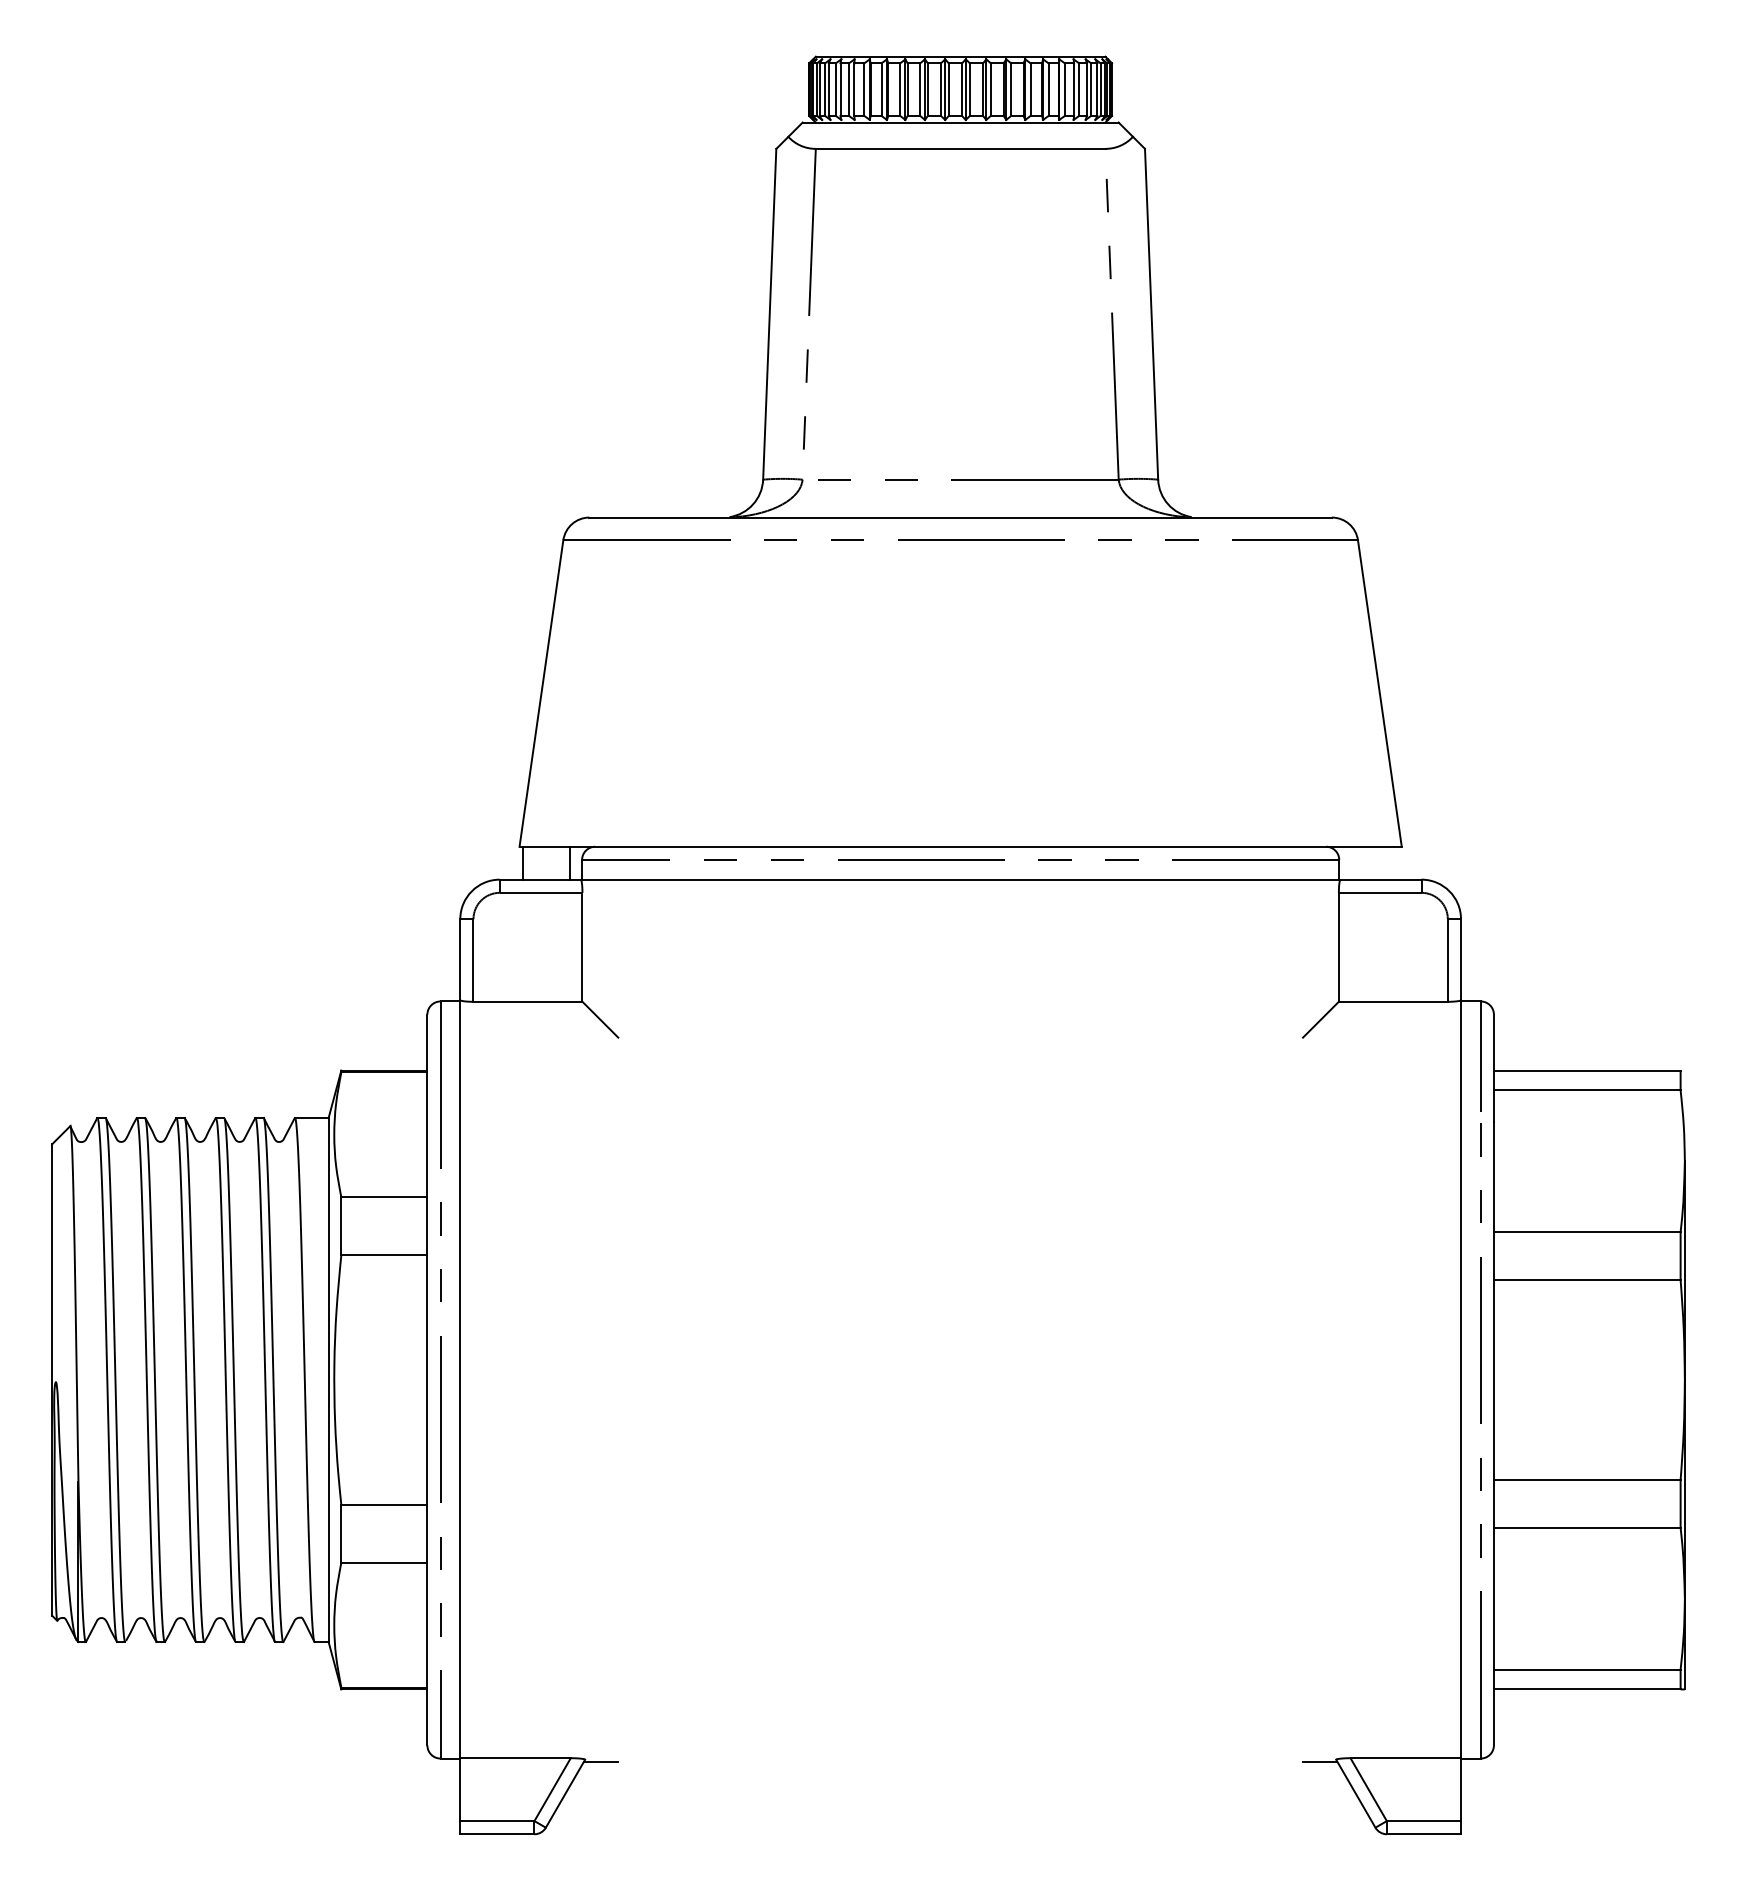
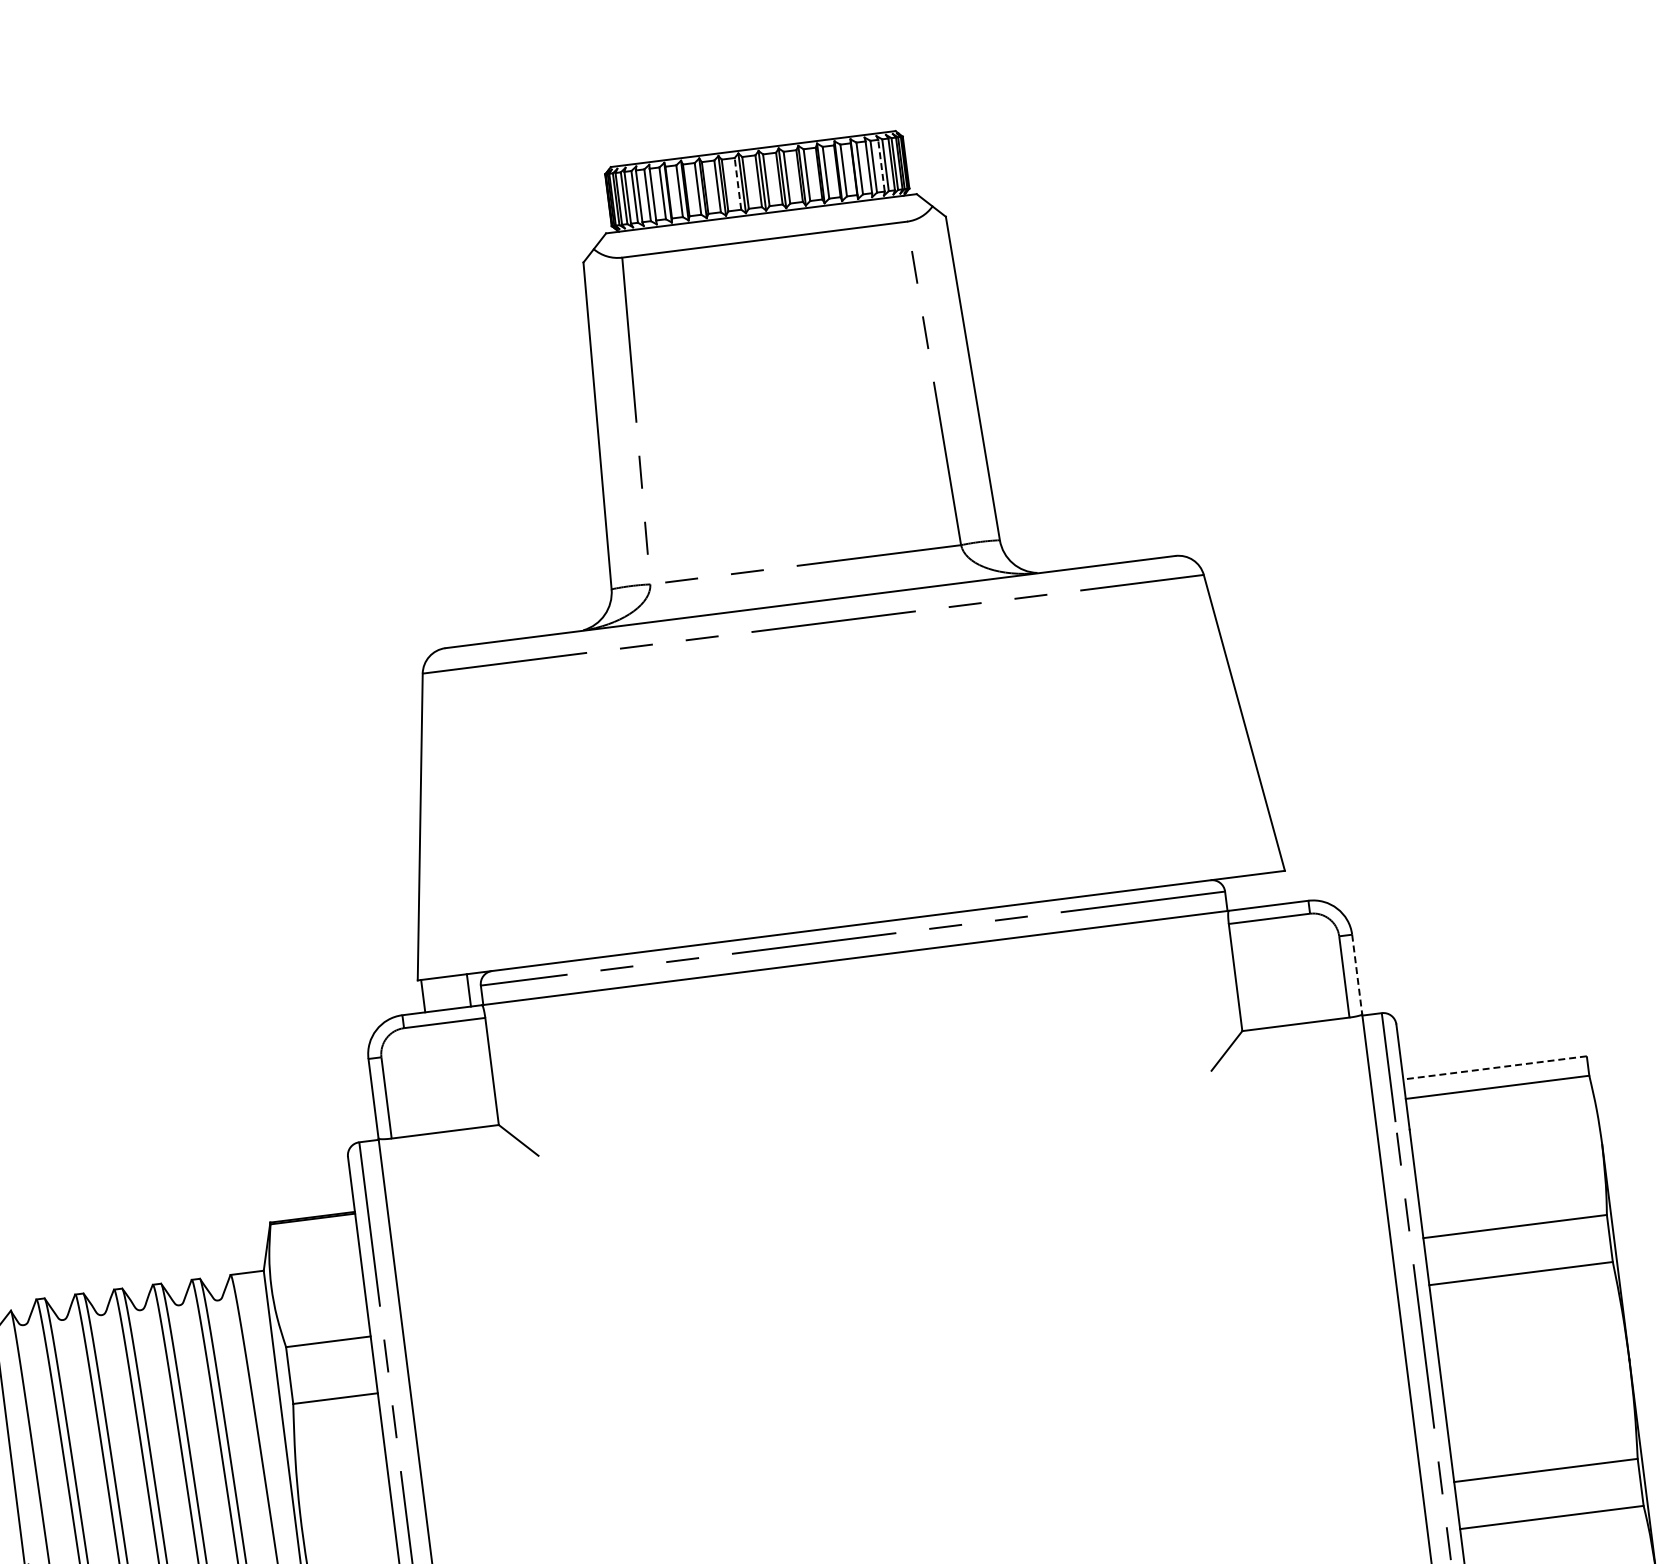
line: (940, 89) -> (737, 183), solid -> dashed
line: (1086, 89) -> (881, 165), solid -> dashed
line: (1461, 959) -> (1357, 974), solid -> dashed
line: (1586, 1070) -> (1494, 1067), solid -> dashed

